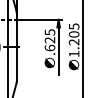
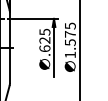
text: (73, 38) -> (69, 38), 1.205 -> 1.575

